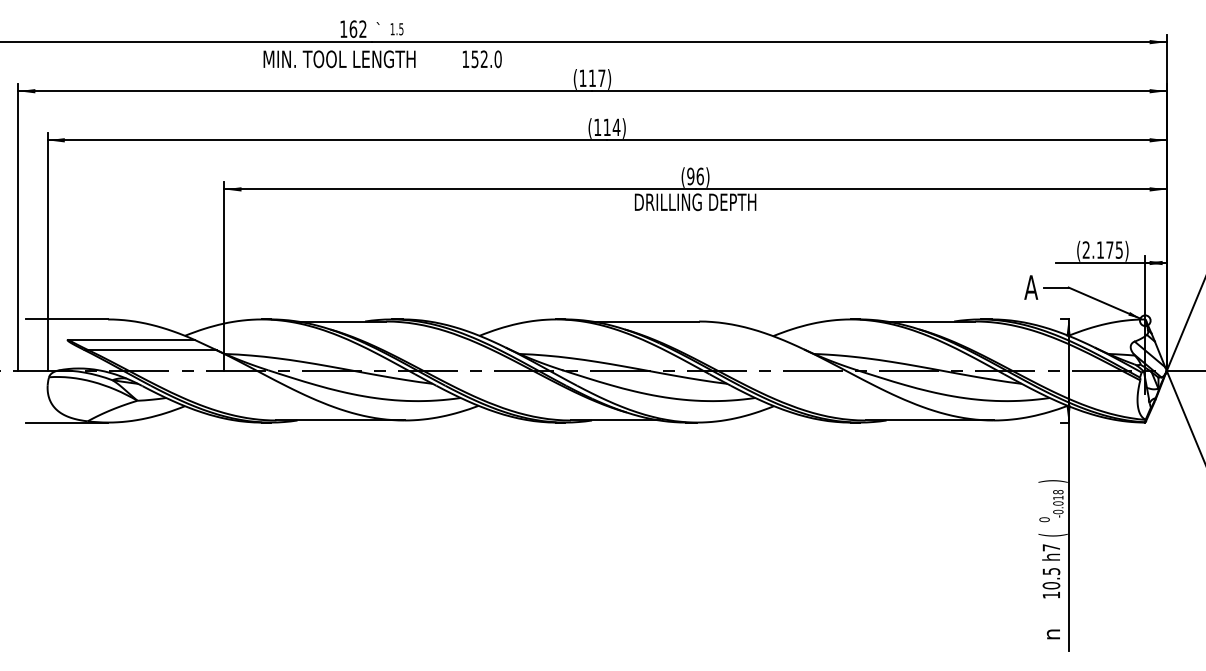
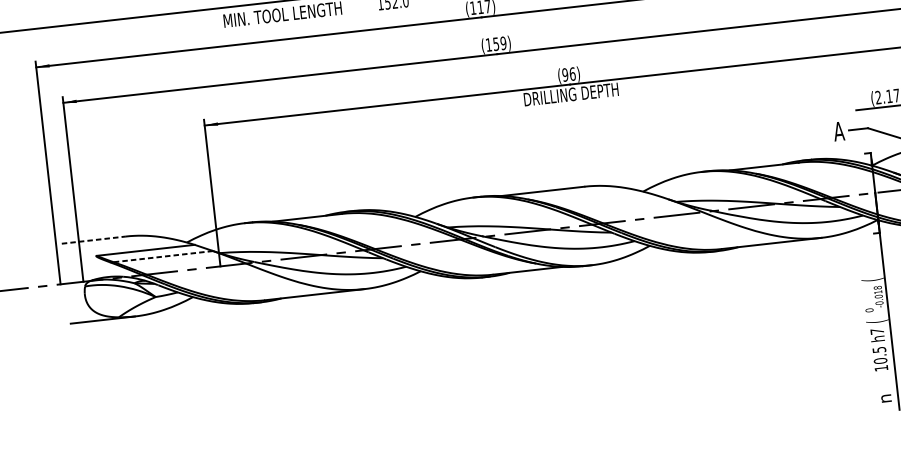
text: (611, 127) -> (499, 43), (114) -> (159)
line: (67, 319) -> (94, 240), solid -> dashed
line: (152, 350) -> (162, 256), solid -> dashed
text: (1052, 481) -> (872, 280), ) -> (

